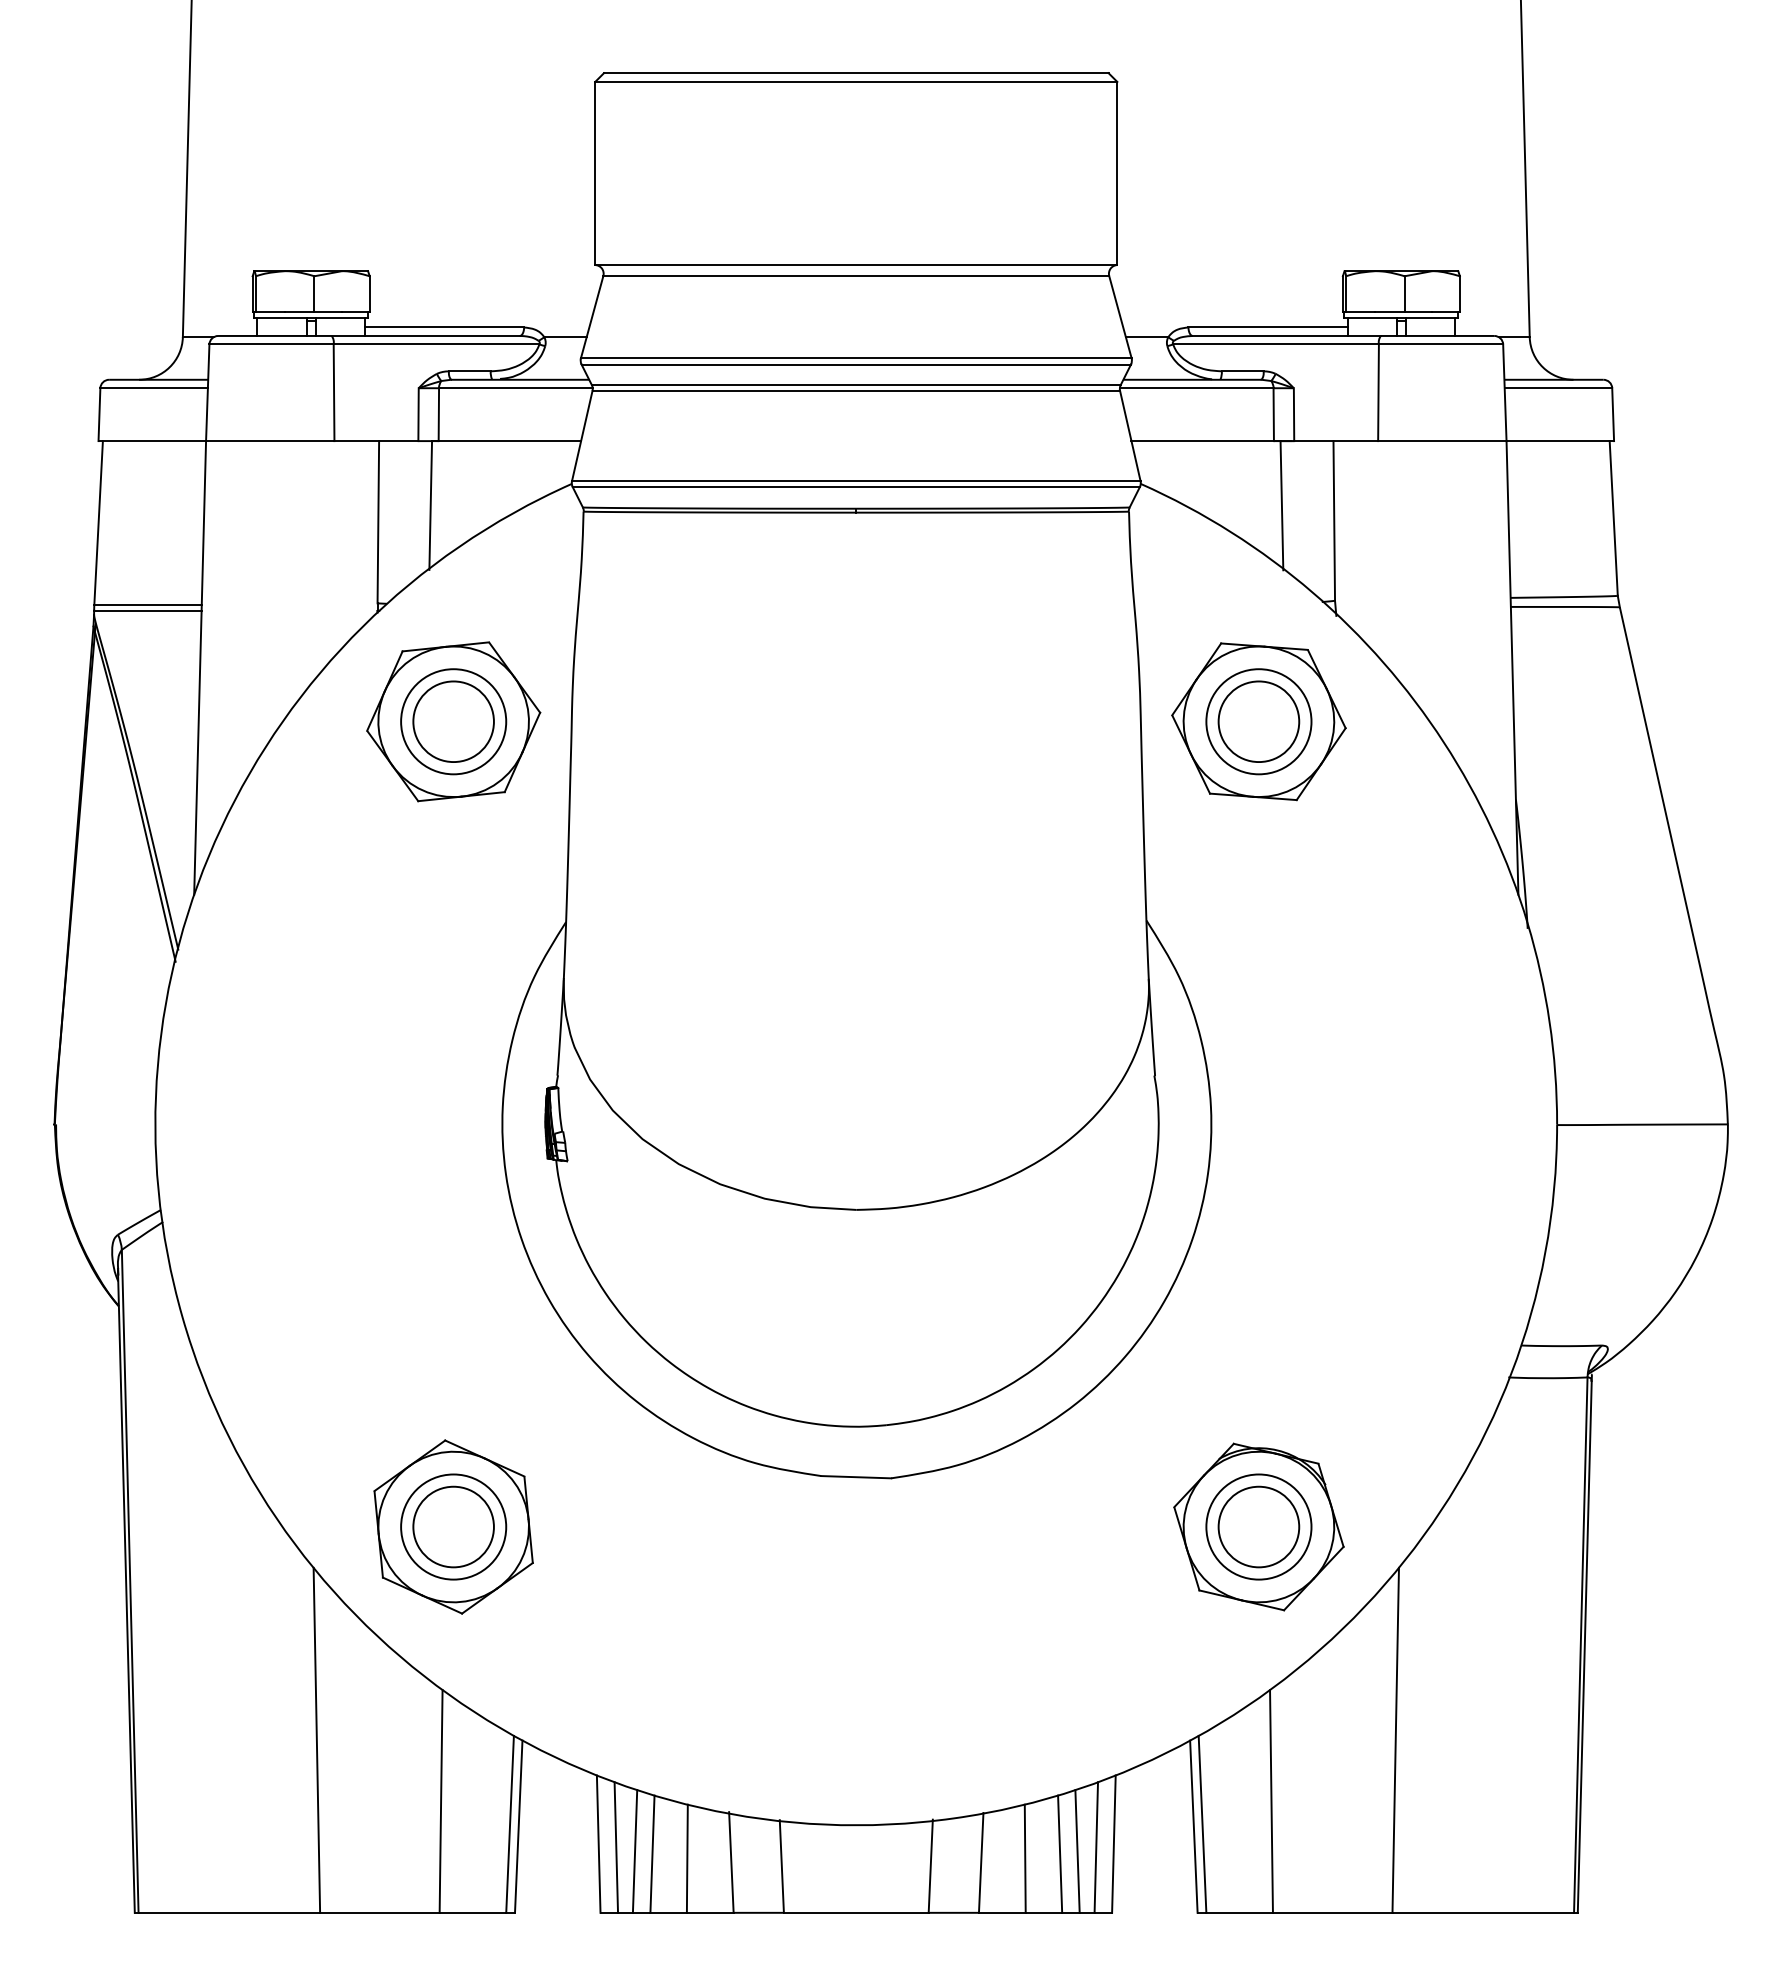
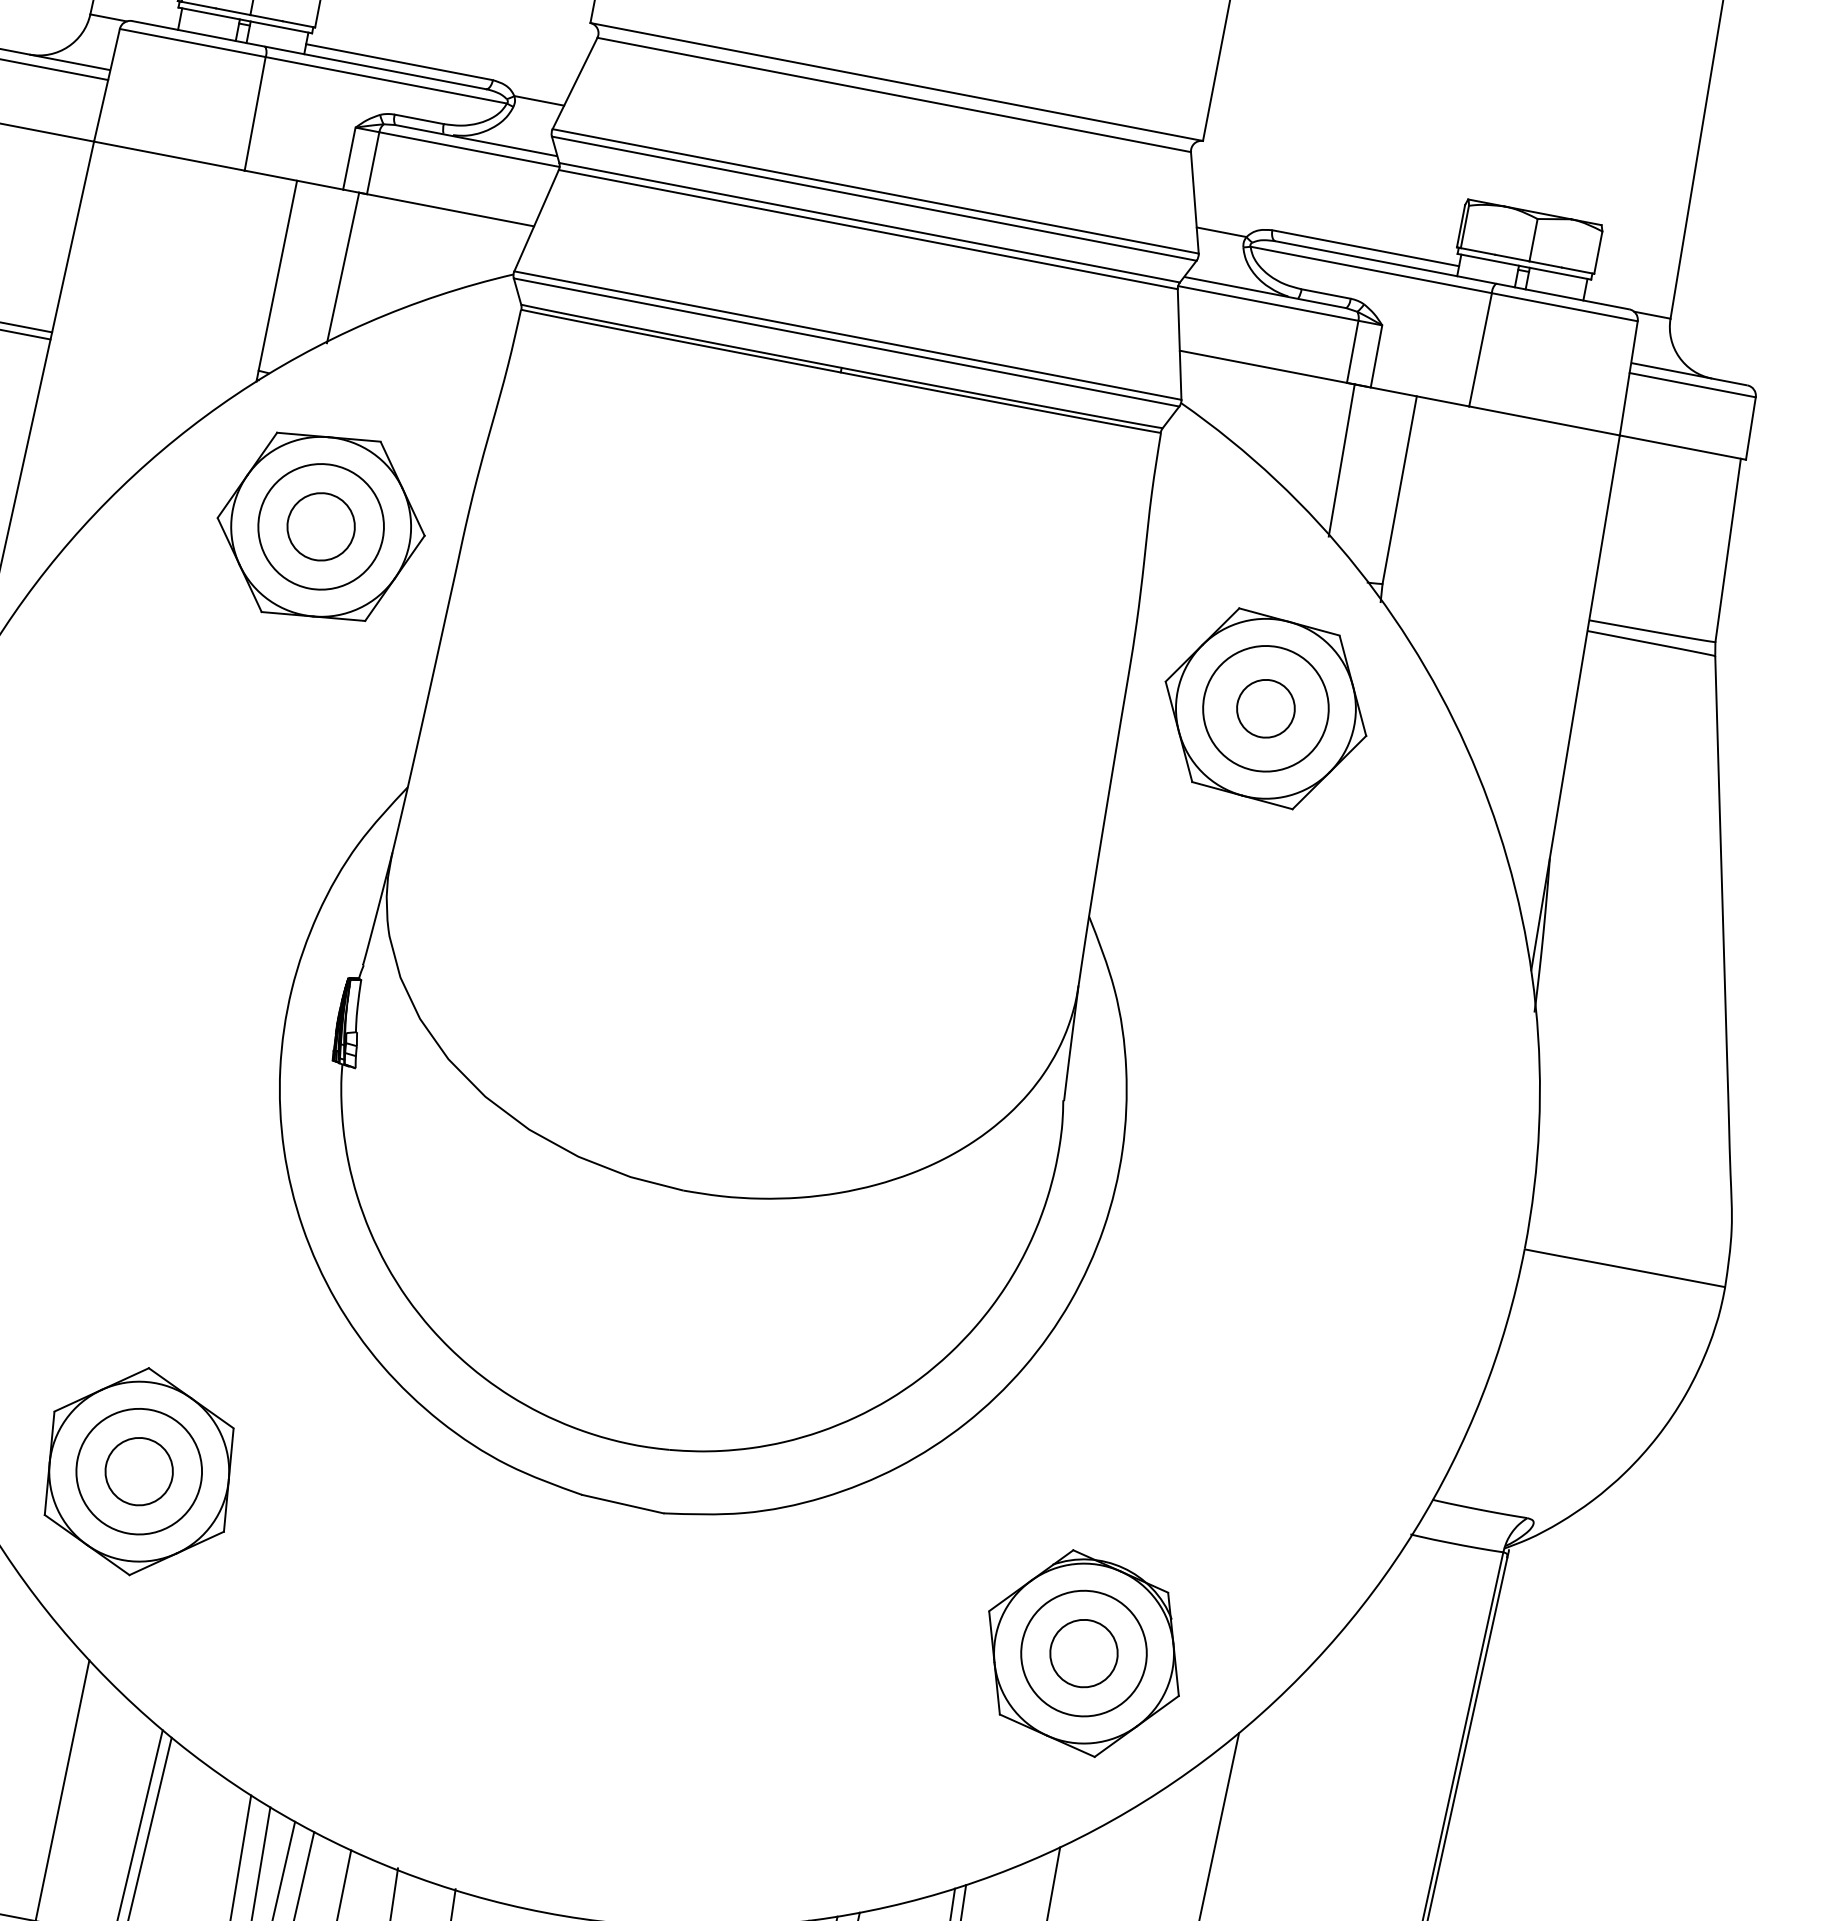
circle: (453, 721) -> (321, 526), size x0.7
circle: (1258, 721) -> (1265, 708), size x0.6
circle: (453, 1526) -> (139, 1470), size x0.7
circle: (1258, 1526) -> (1083, 1652), size x0.7

